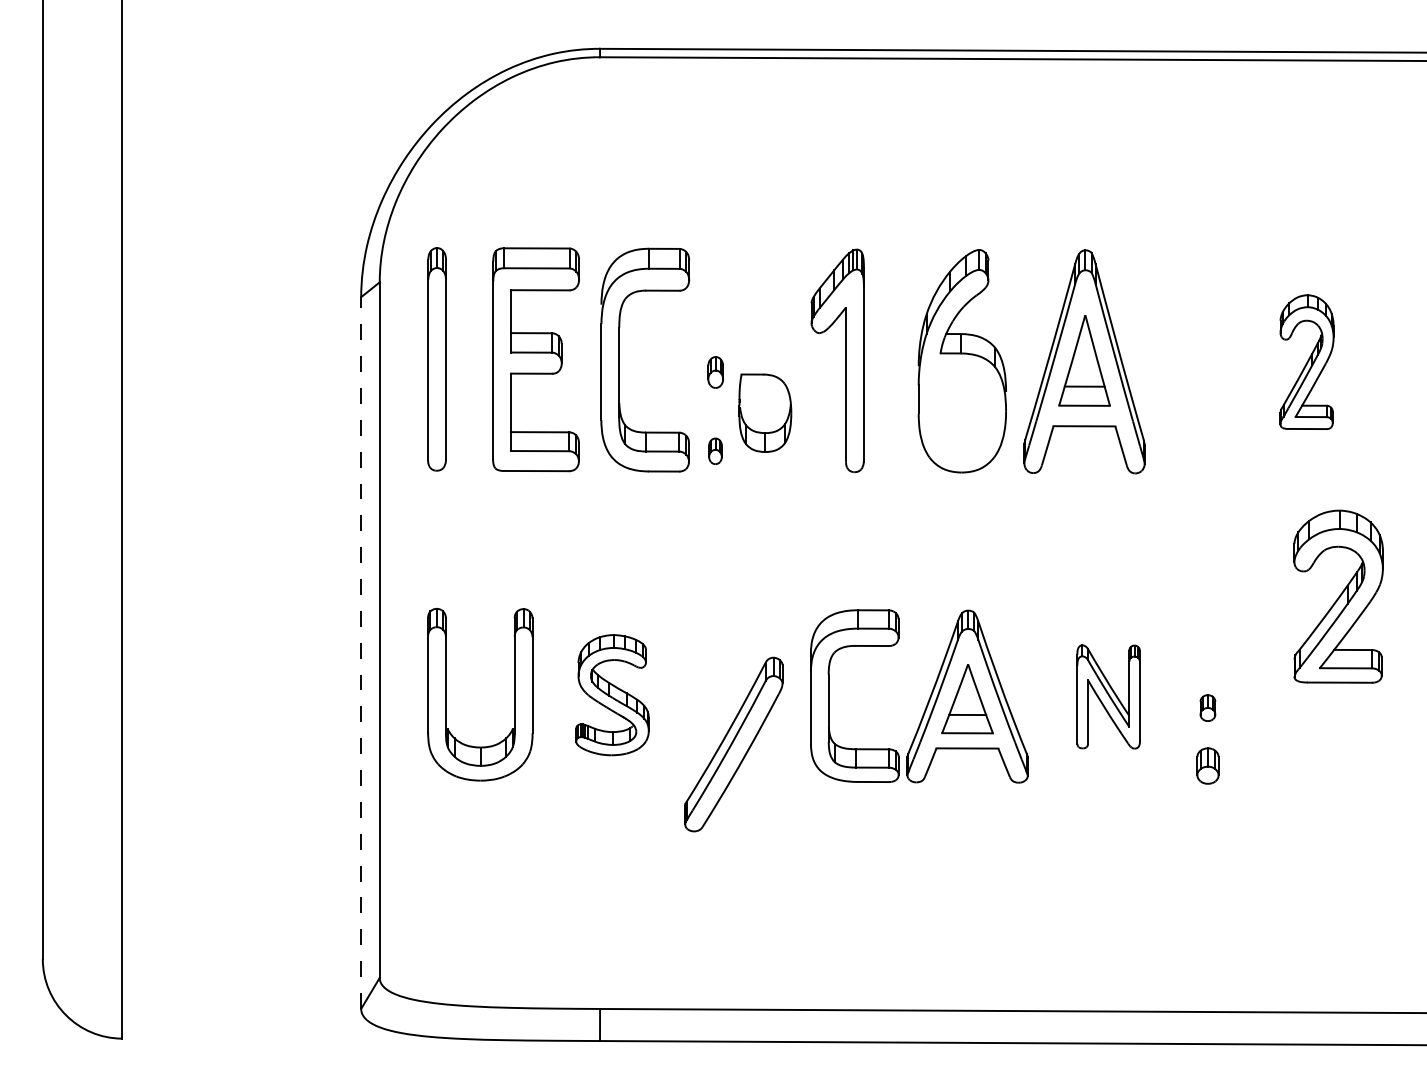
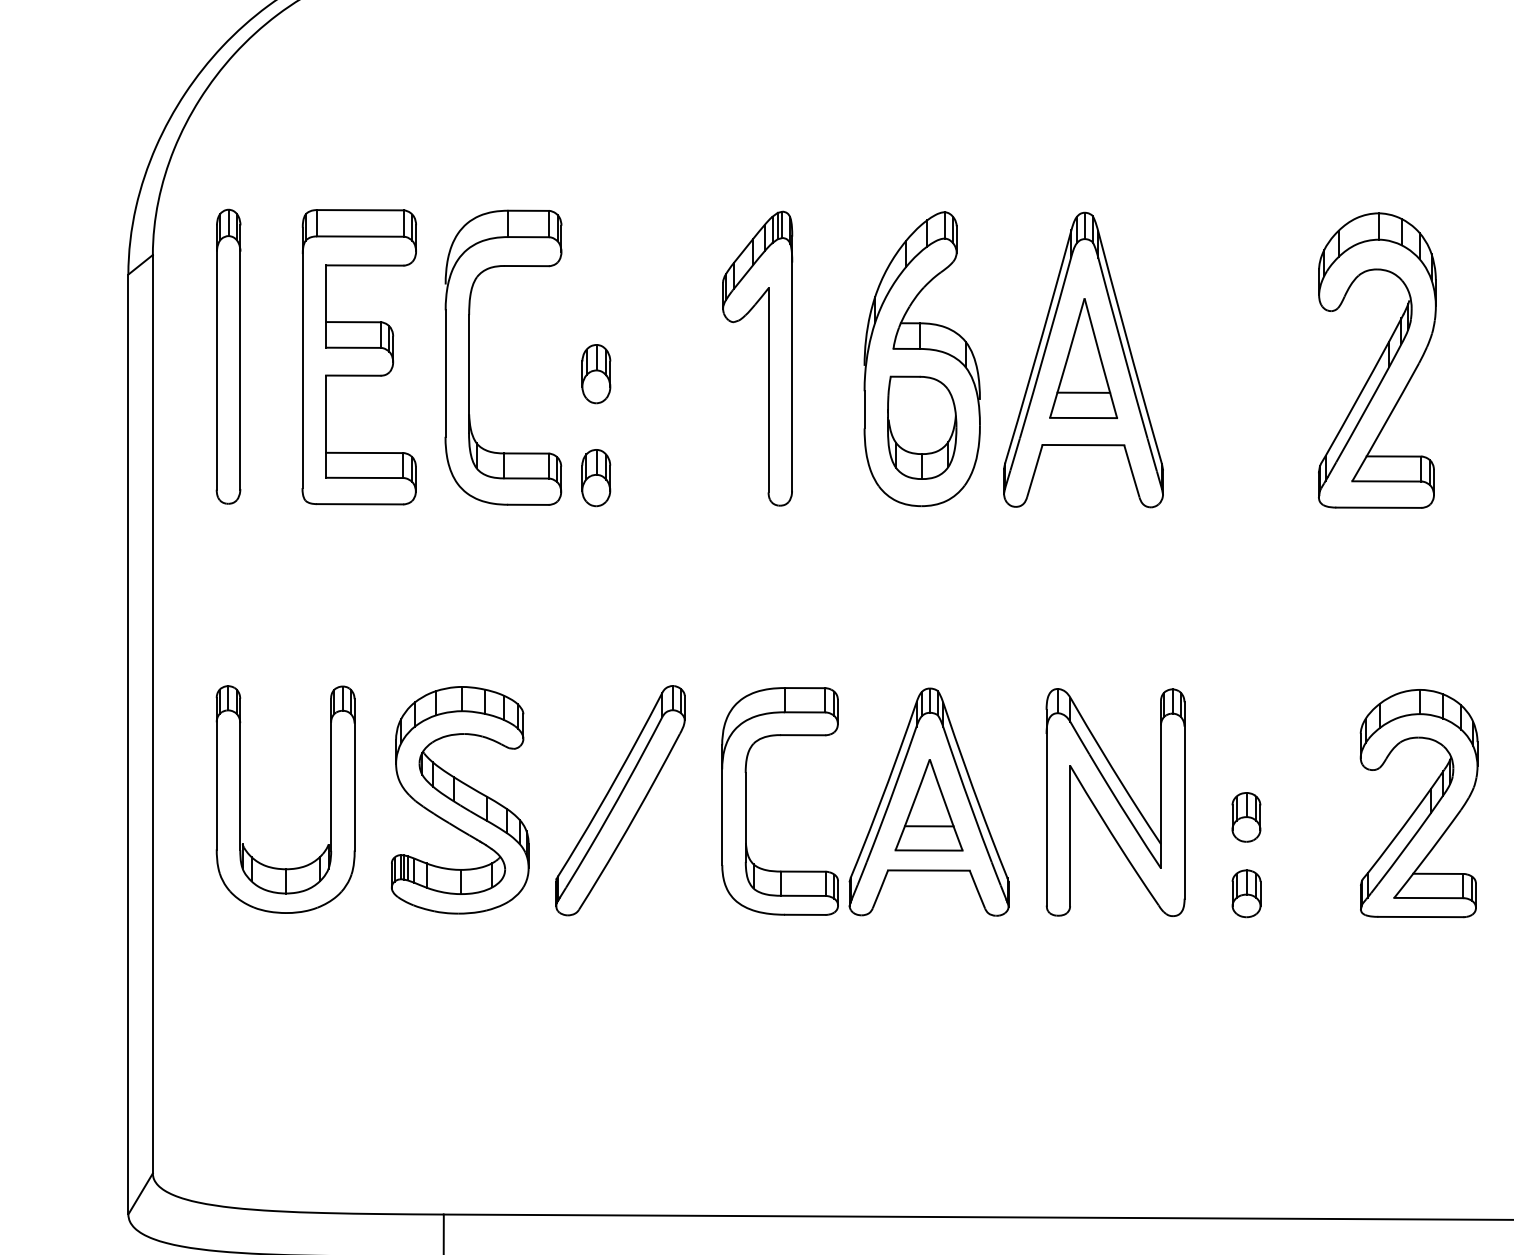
part: (1306, 361) -> (1376, 359), size x1.67
part: (715, 372) -> (596, 374), size x1.43
part: (765, 412) -> (922, 426), moved
part: (715, 451) -> (596, 478), size x1.67
part: (1338, 596) -> (1418, 803), moved
line: (361, 653) -> (128, 745), dashed -> solid
part: (612, 694) -> (460, 799), size x1.43
part: (1108, 696) -> (1115, 801), size x1.67
part: (1207, 707) -> (1245, 816), size x1.43
part: (733, 744) -> (619, 800), moved

